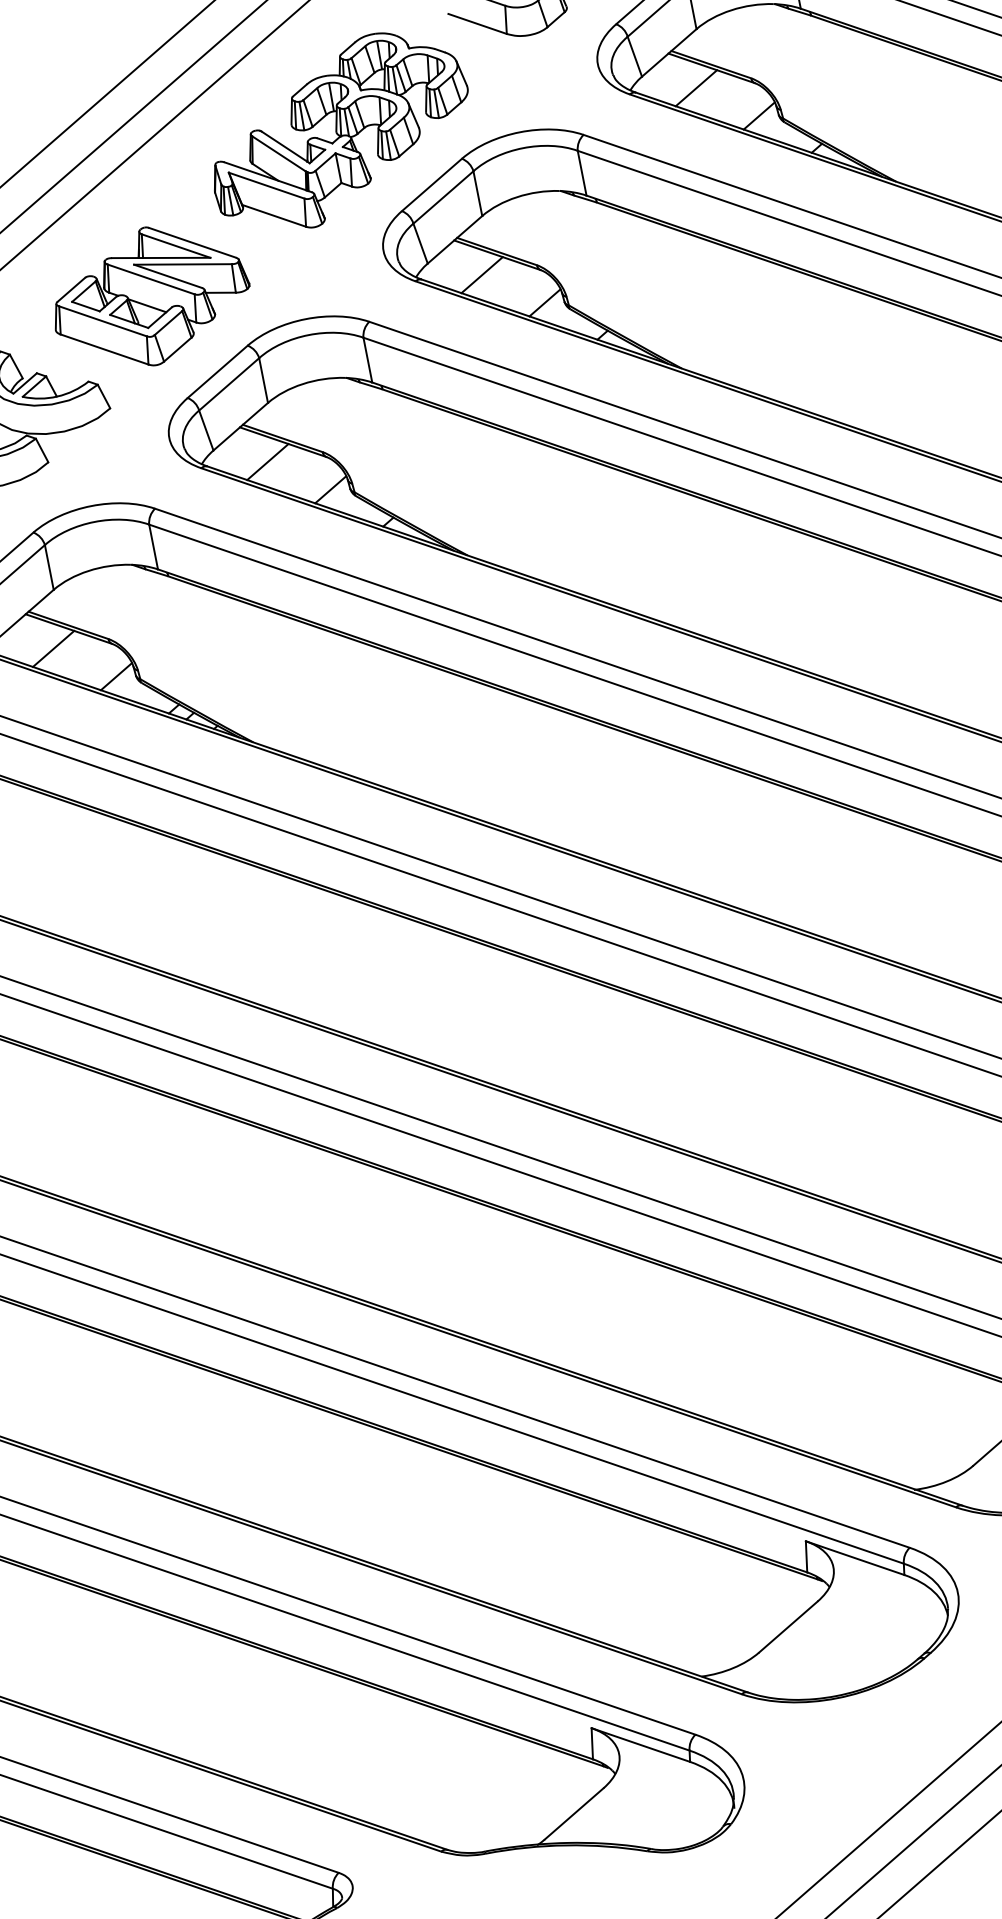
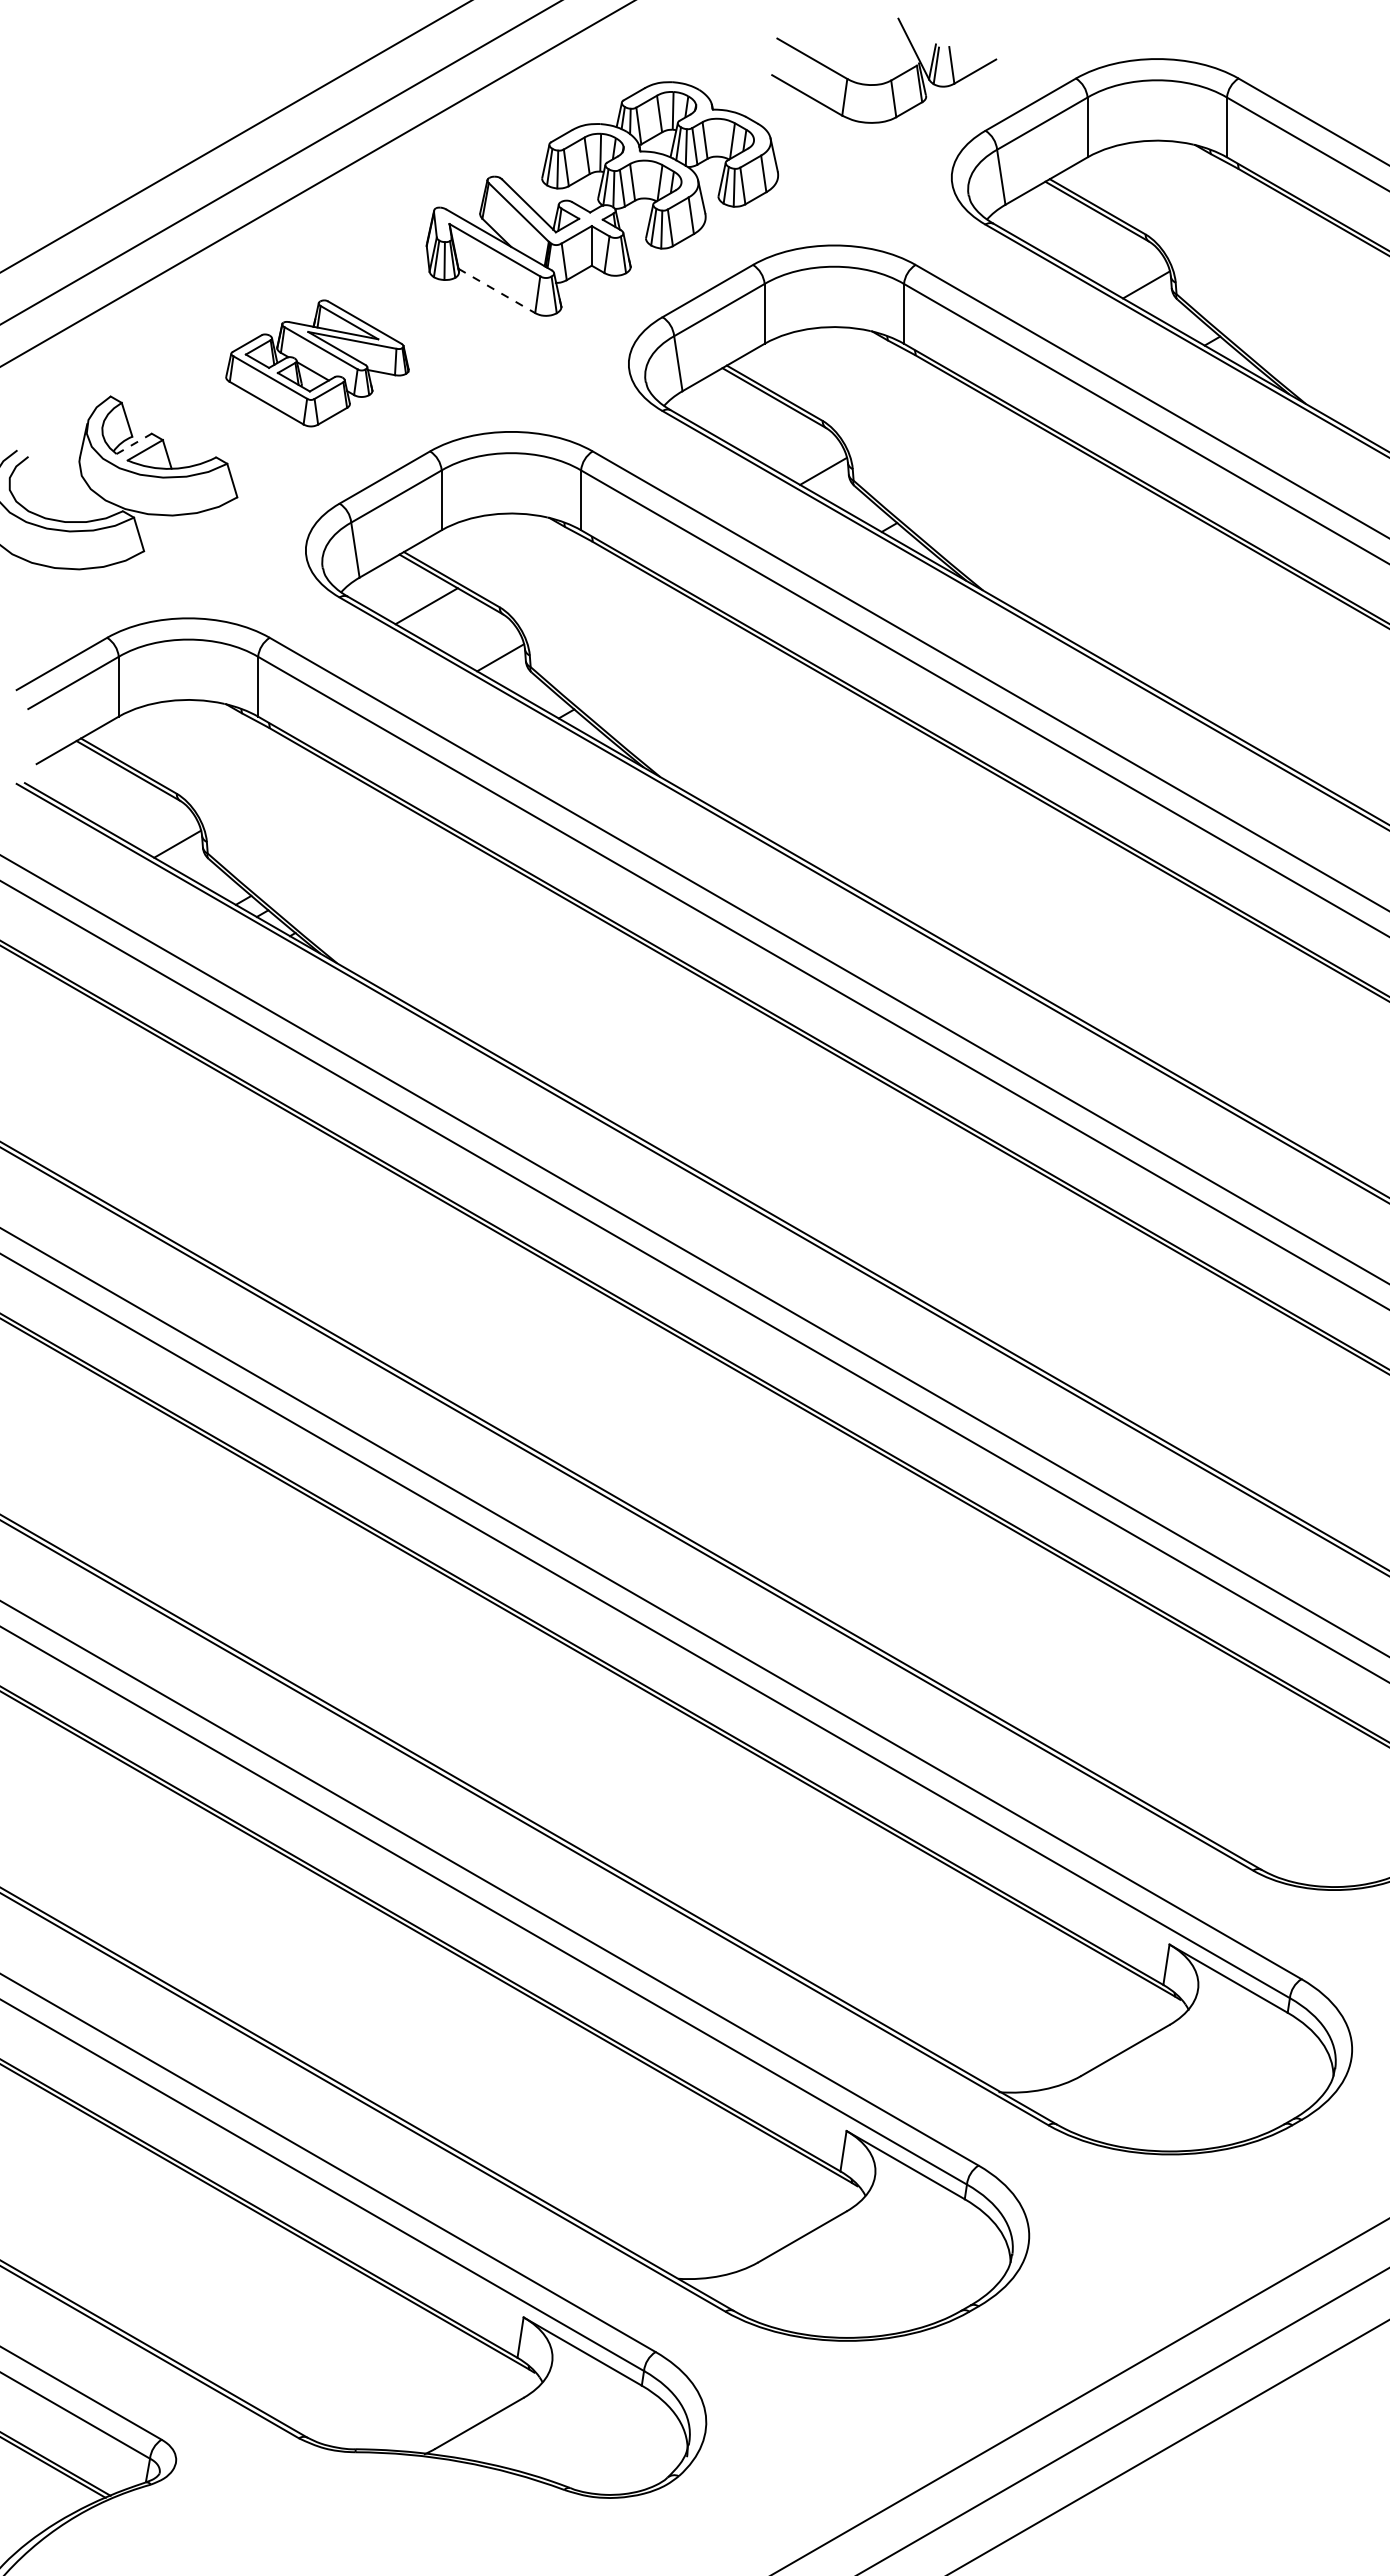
line: (696, 88) -> (1072, 233), removed
line: (274, 216) -> (497, 291), solid -> dashed
line: (482, 274) -> (749, 419), removed
part: (150, 296) -> (317, 363), size x0.7
line: (25, 383) -> (134, 443), solid -> dashed
line: (53, 648) -> (103, 792), removed

